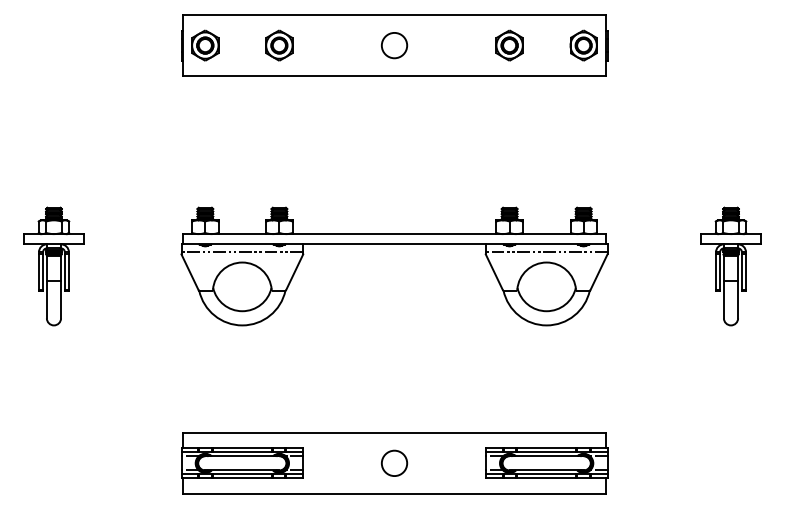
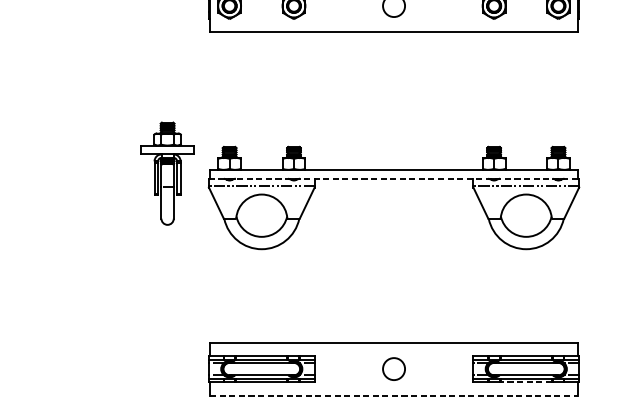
line: (394, 244) -> (394, 178), solid -> dashed
part: (53, 266) -> (167, 173), moved
line: (546, 478) -> (526, 382), solid -> dashed
line: (395, 493) -> (394, 395), solid -> dashed

